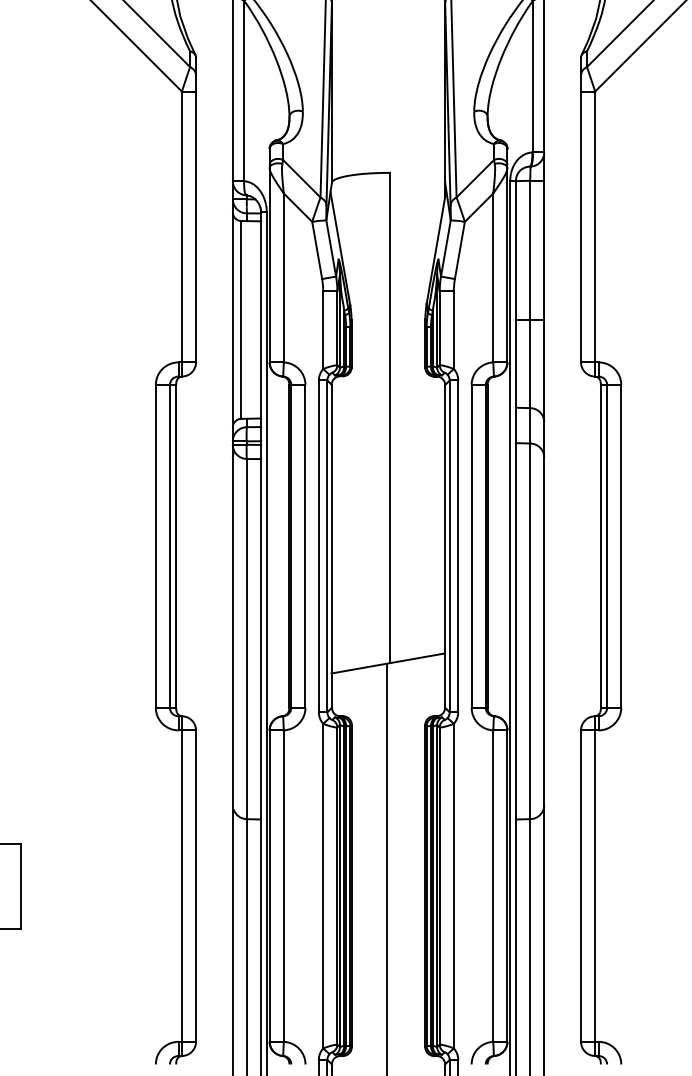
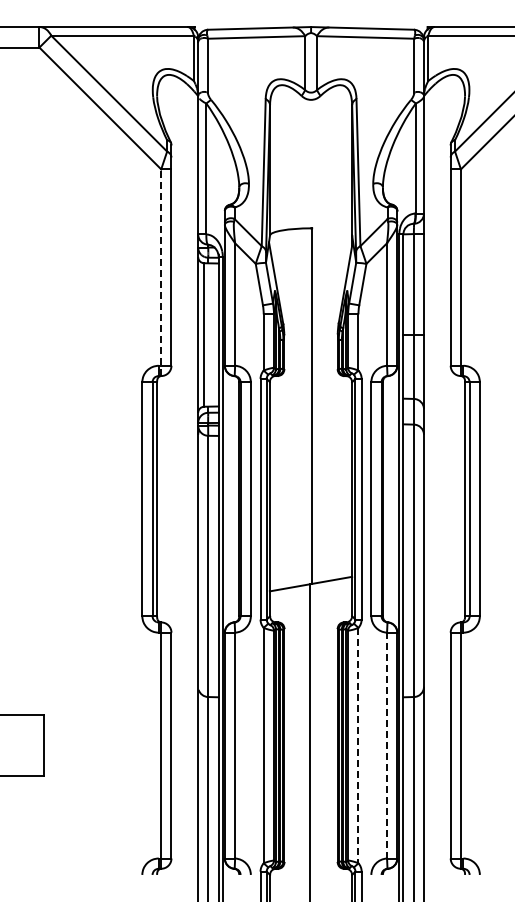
line: (182, 233) -> (161, 272), solid -> dashed
line: (453, 885) -> (358, 745), solid -> dashed
line: (493, 885) -> (387, 745), solid -> dashed

